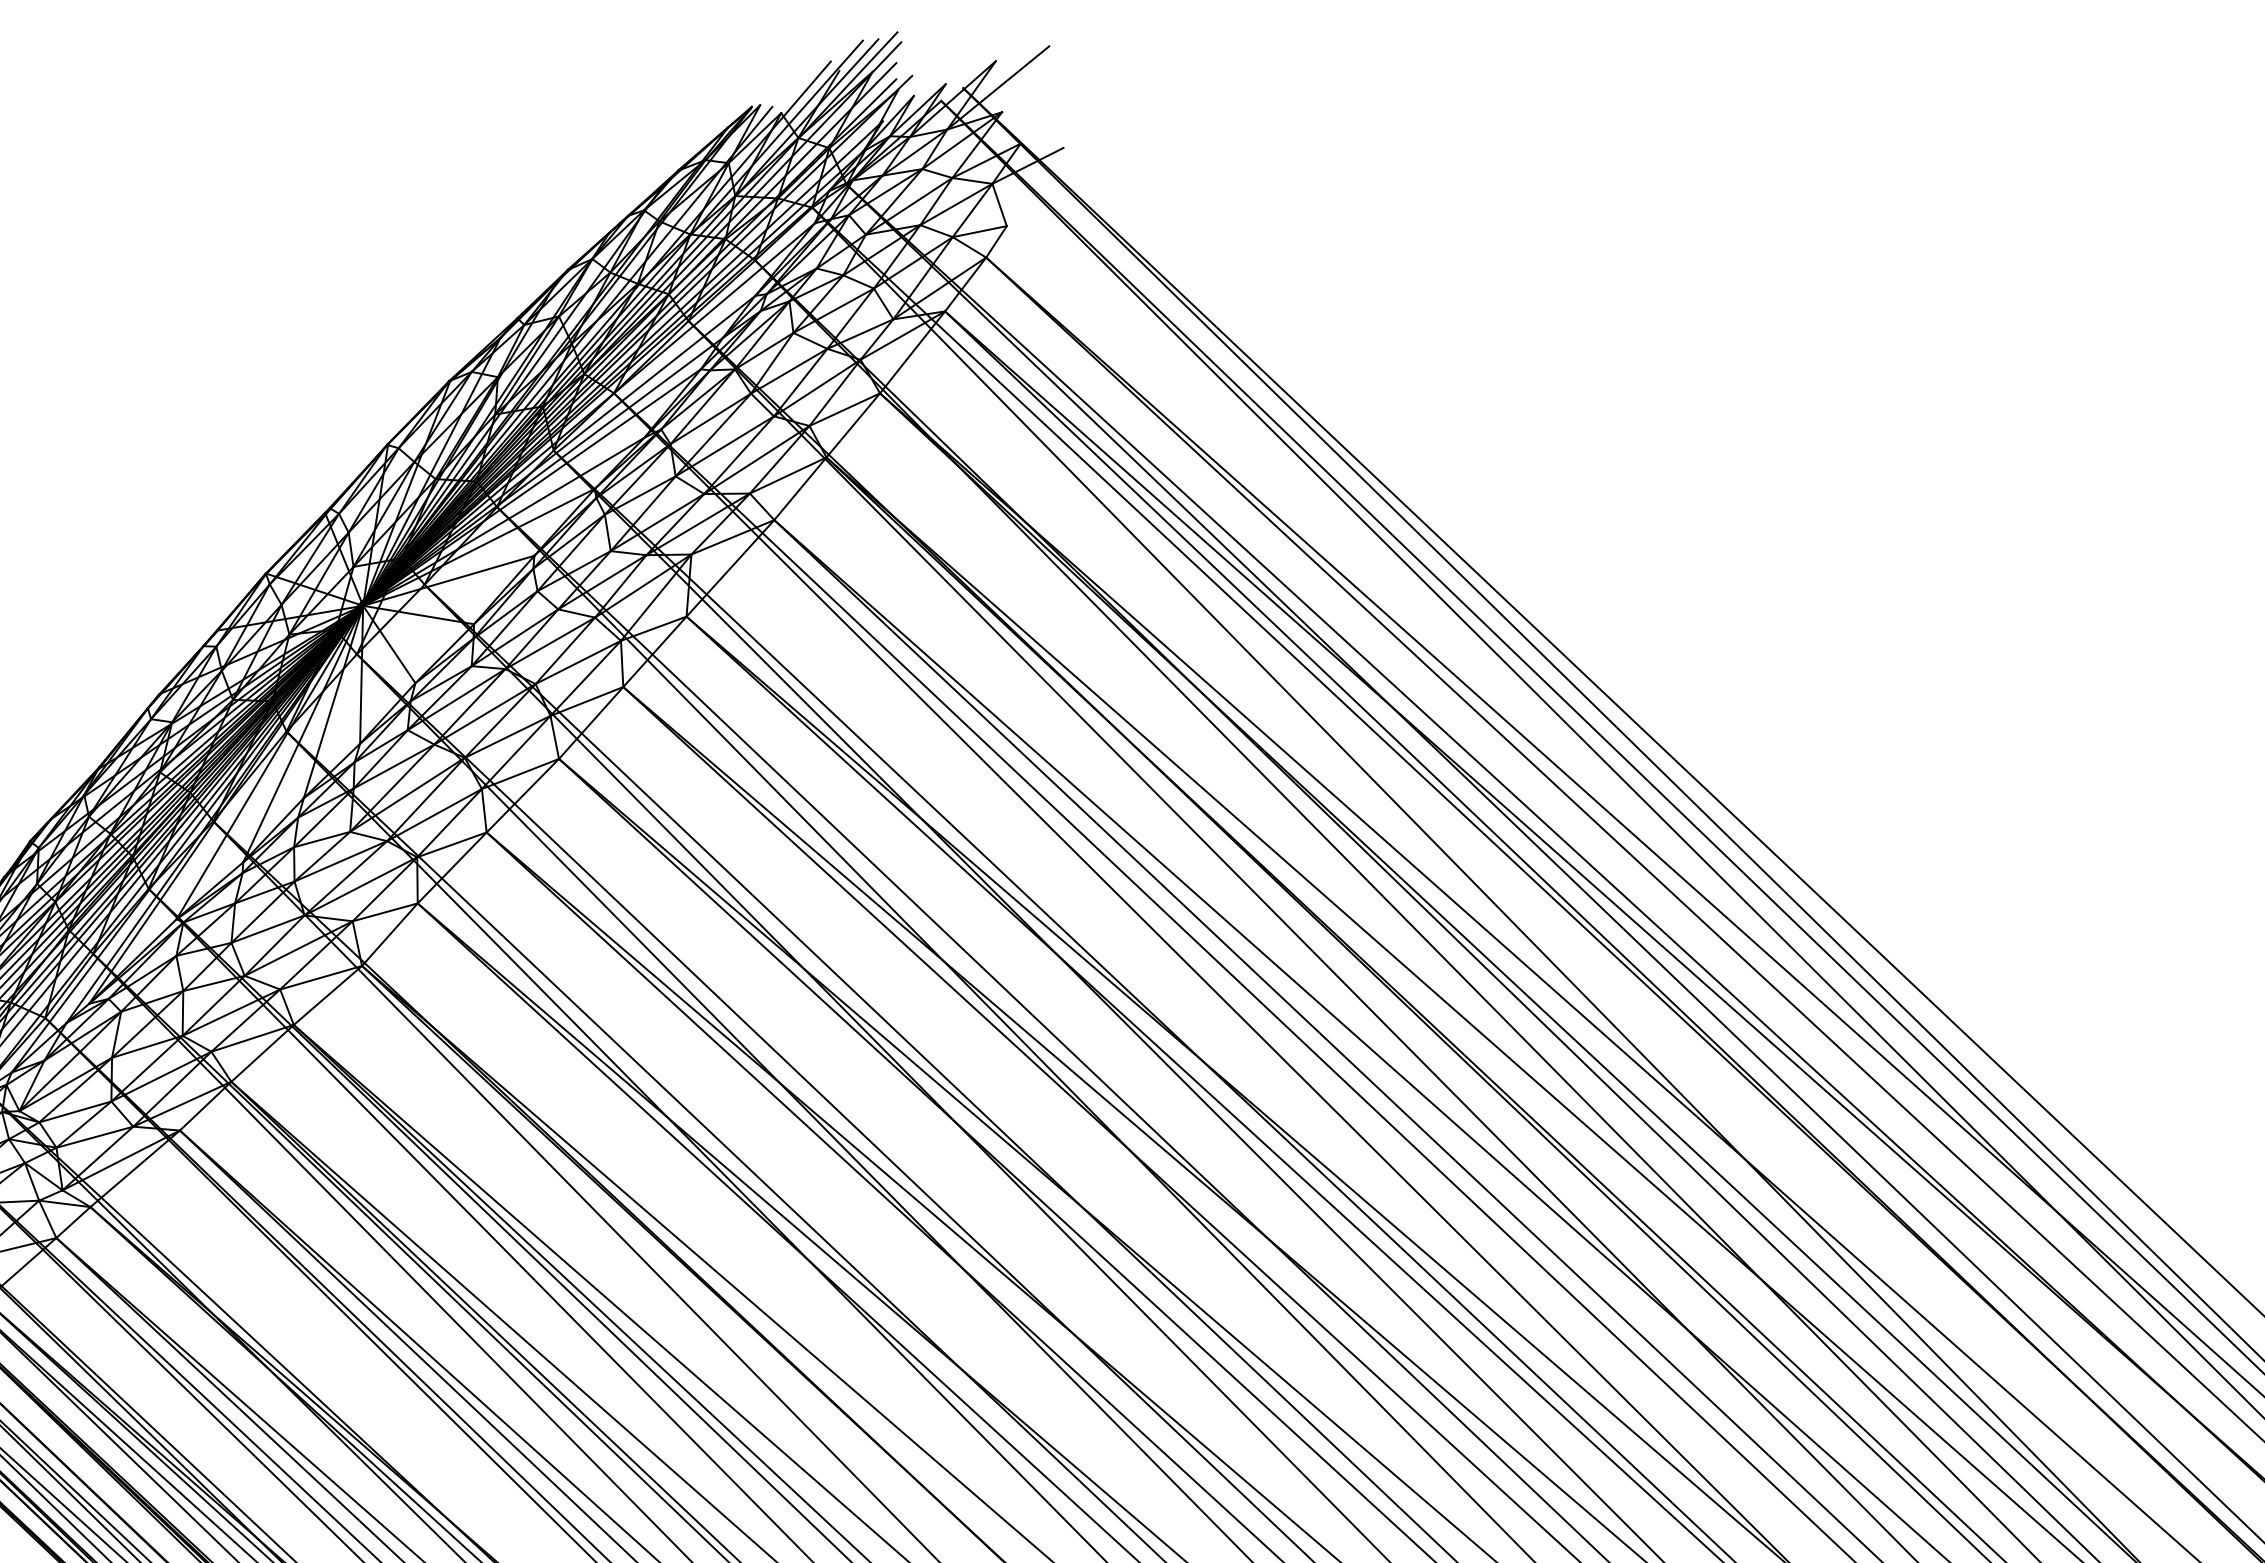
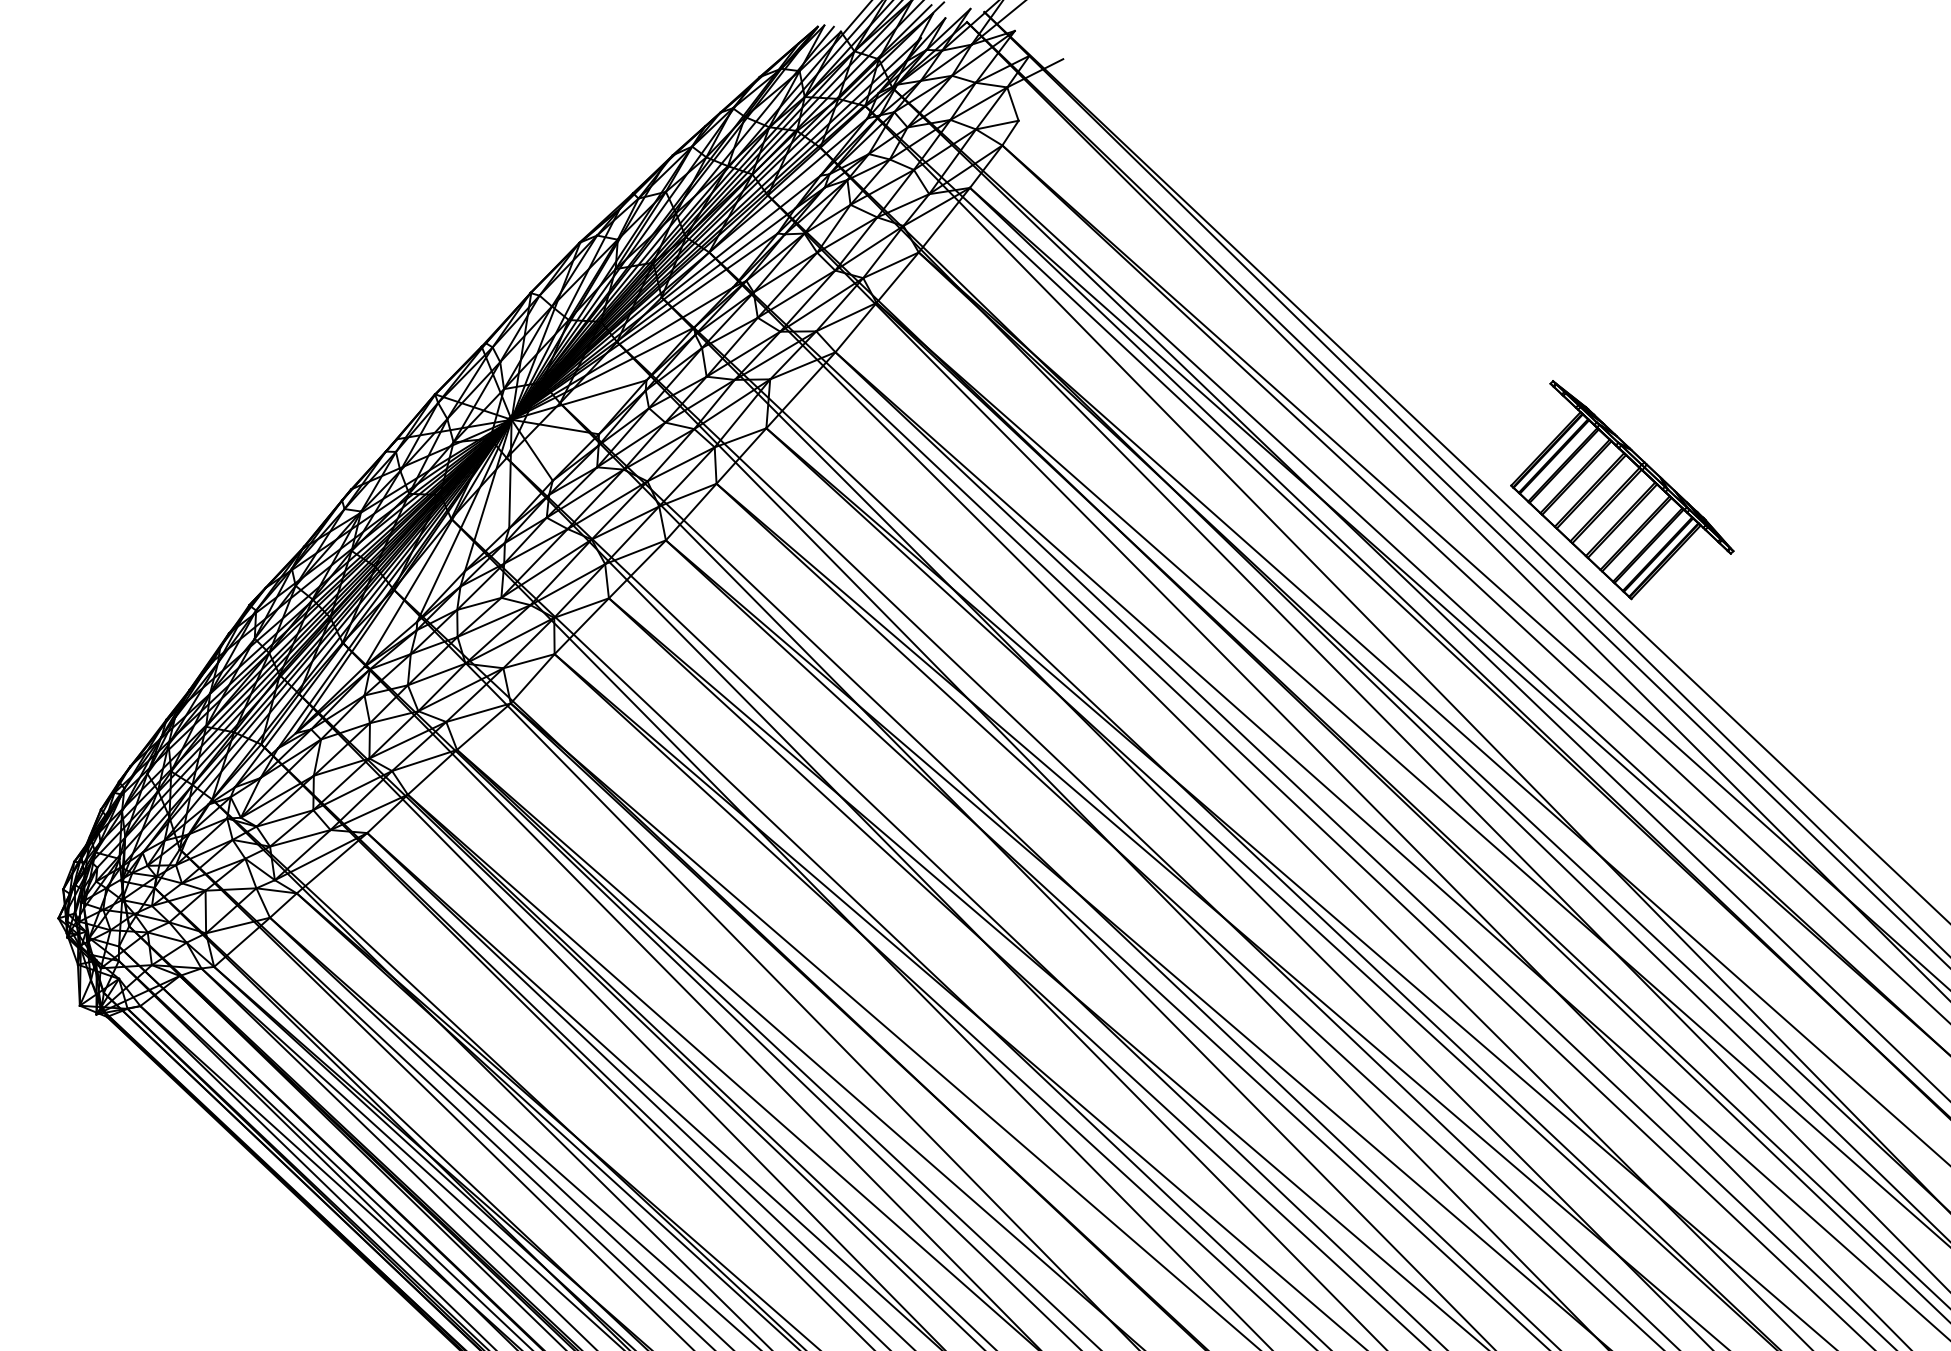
part: (1773, 695) -> (1622, 490), added

